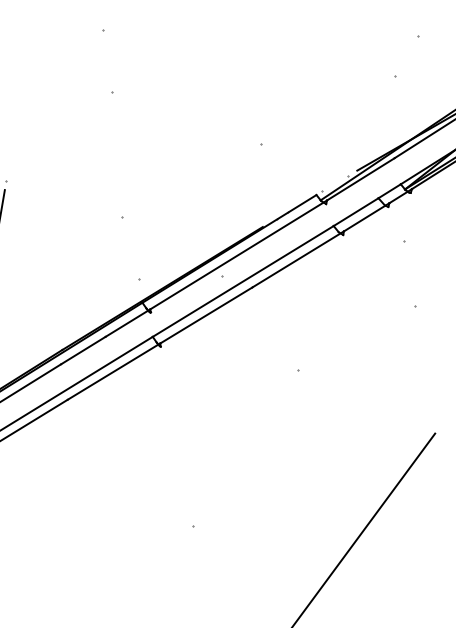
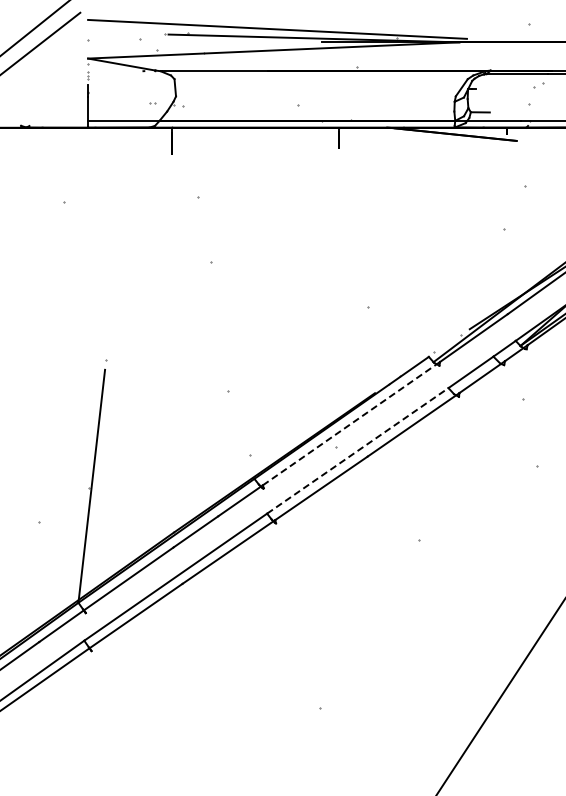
line: (238, 254) -> (351, 423), solid -> dashed
line: (243, 281) -> (358, 450), solid -> dashed

